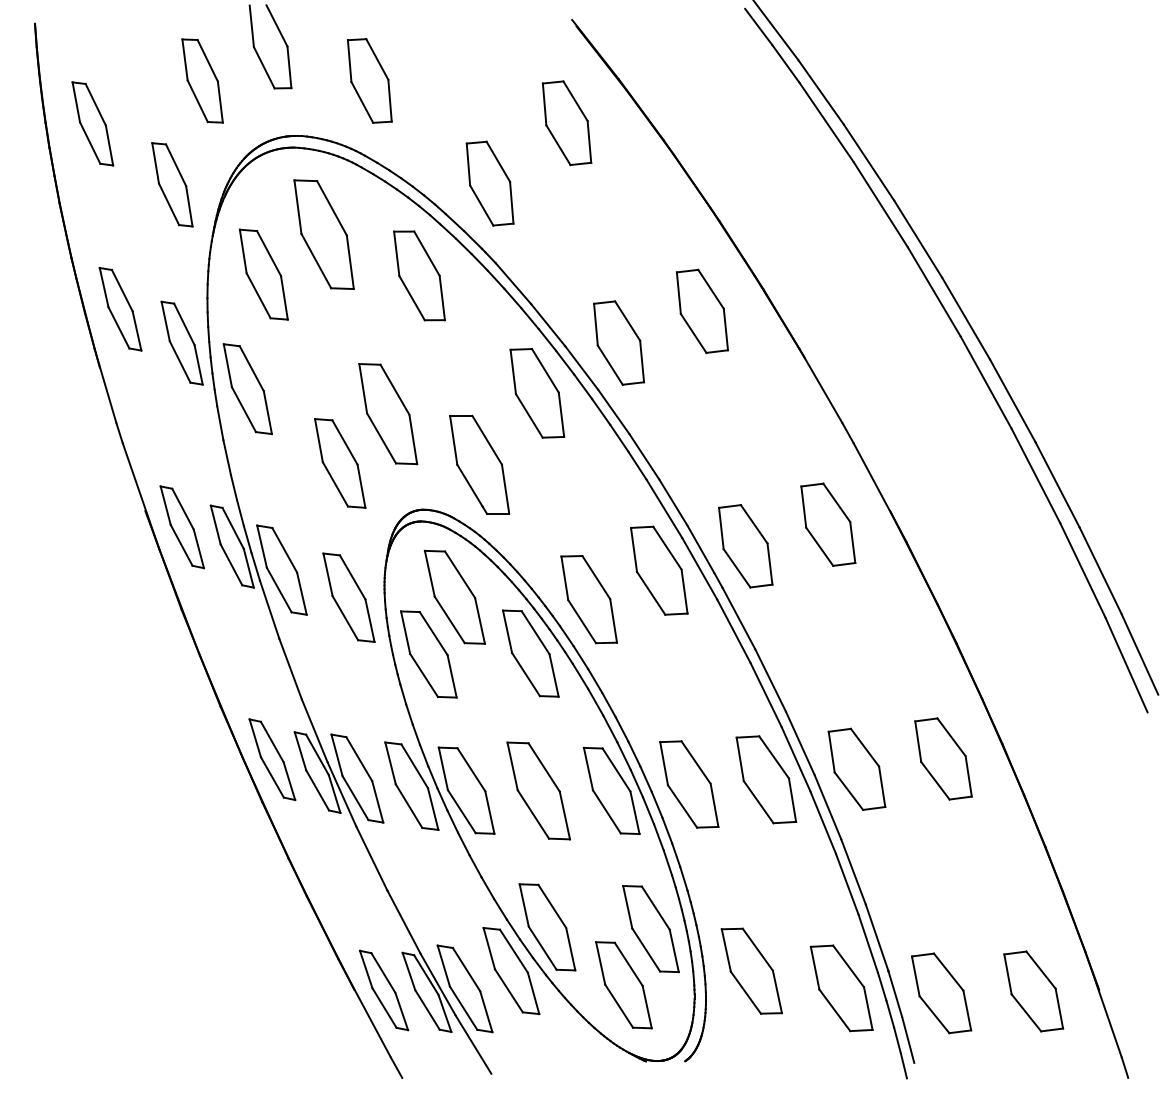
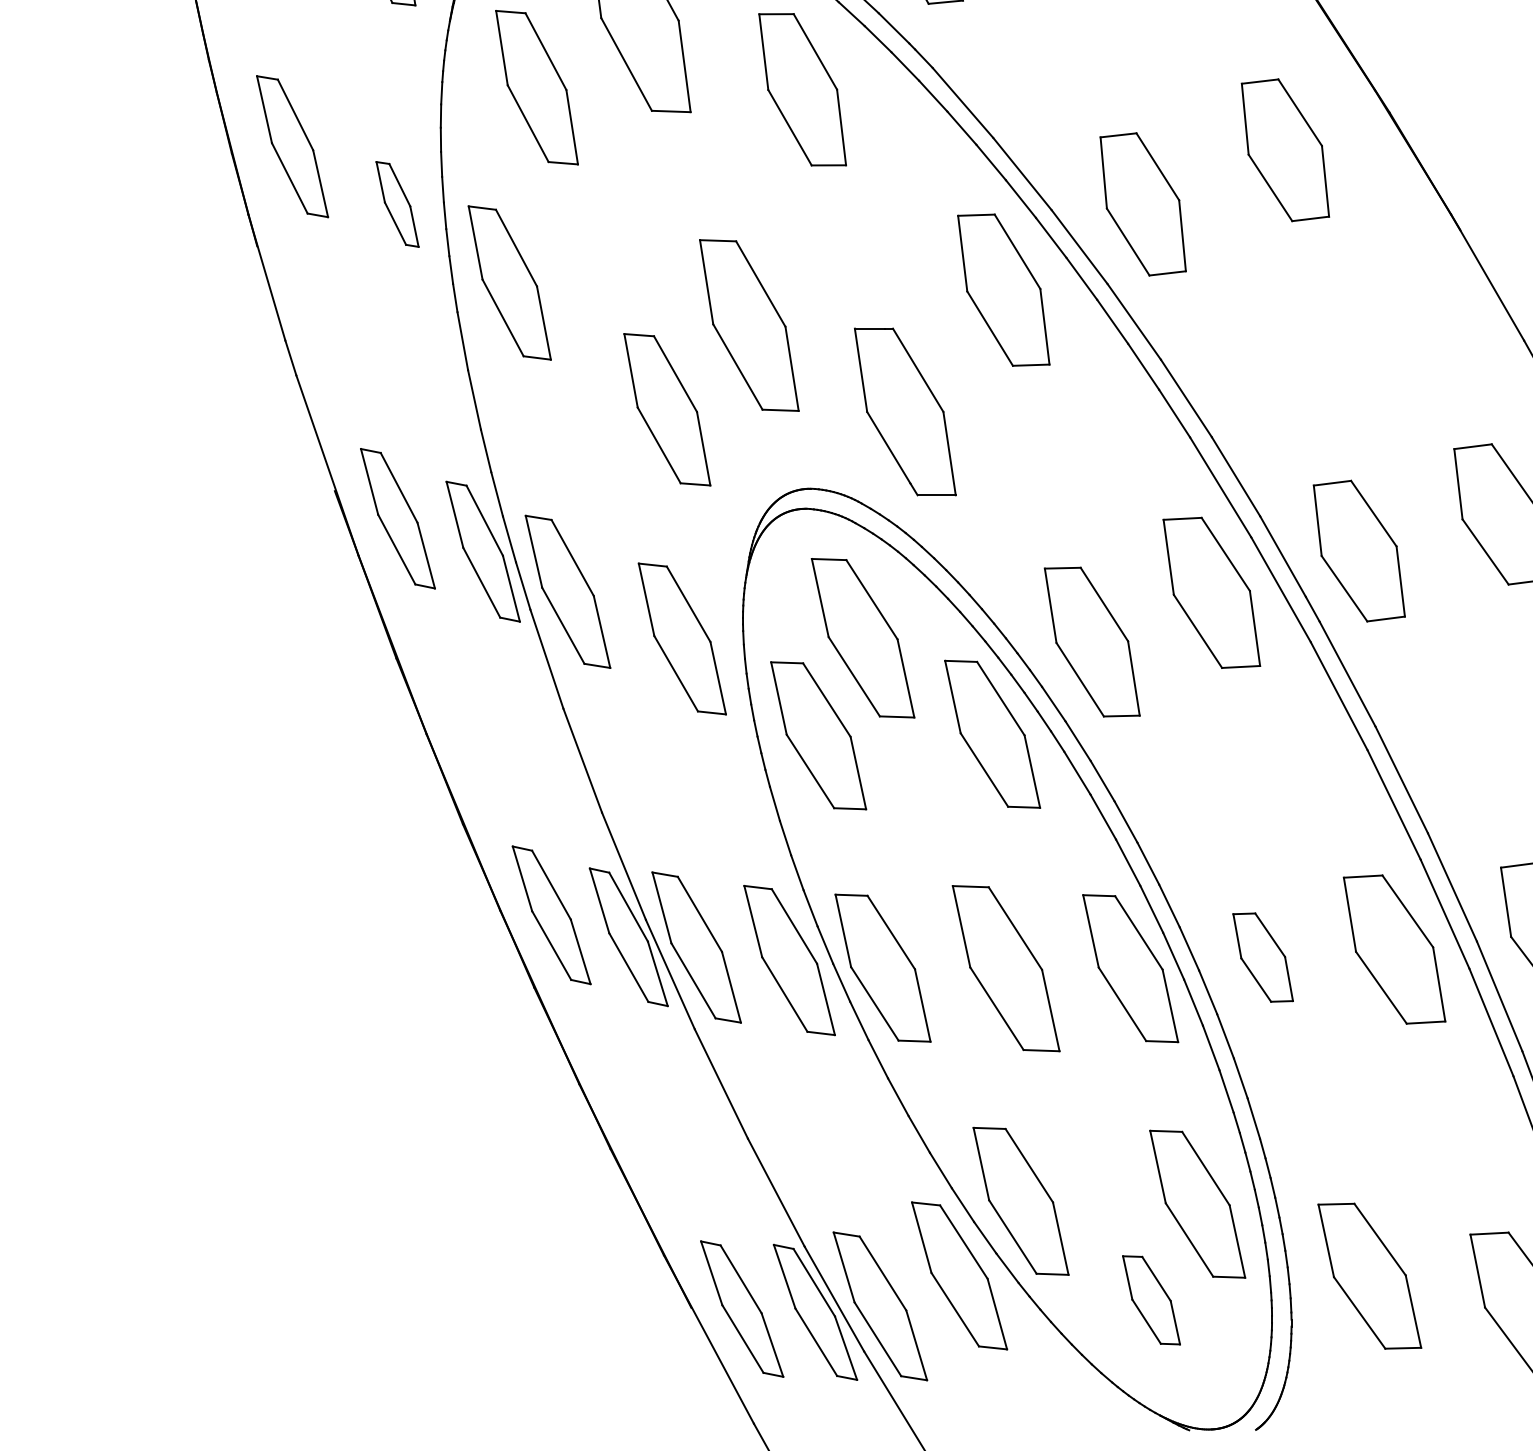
part: (181, 342) -> (396, 203), size x0.6
part: (689, 784) -> (1263, 957), size x0.6
part: (623, 985) -> (1150, 1300), size x0.6

